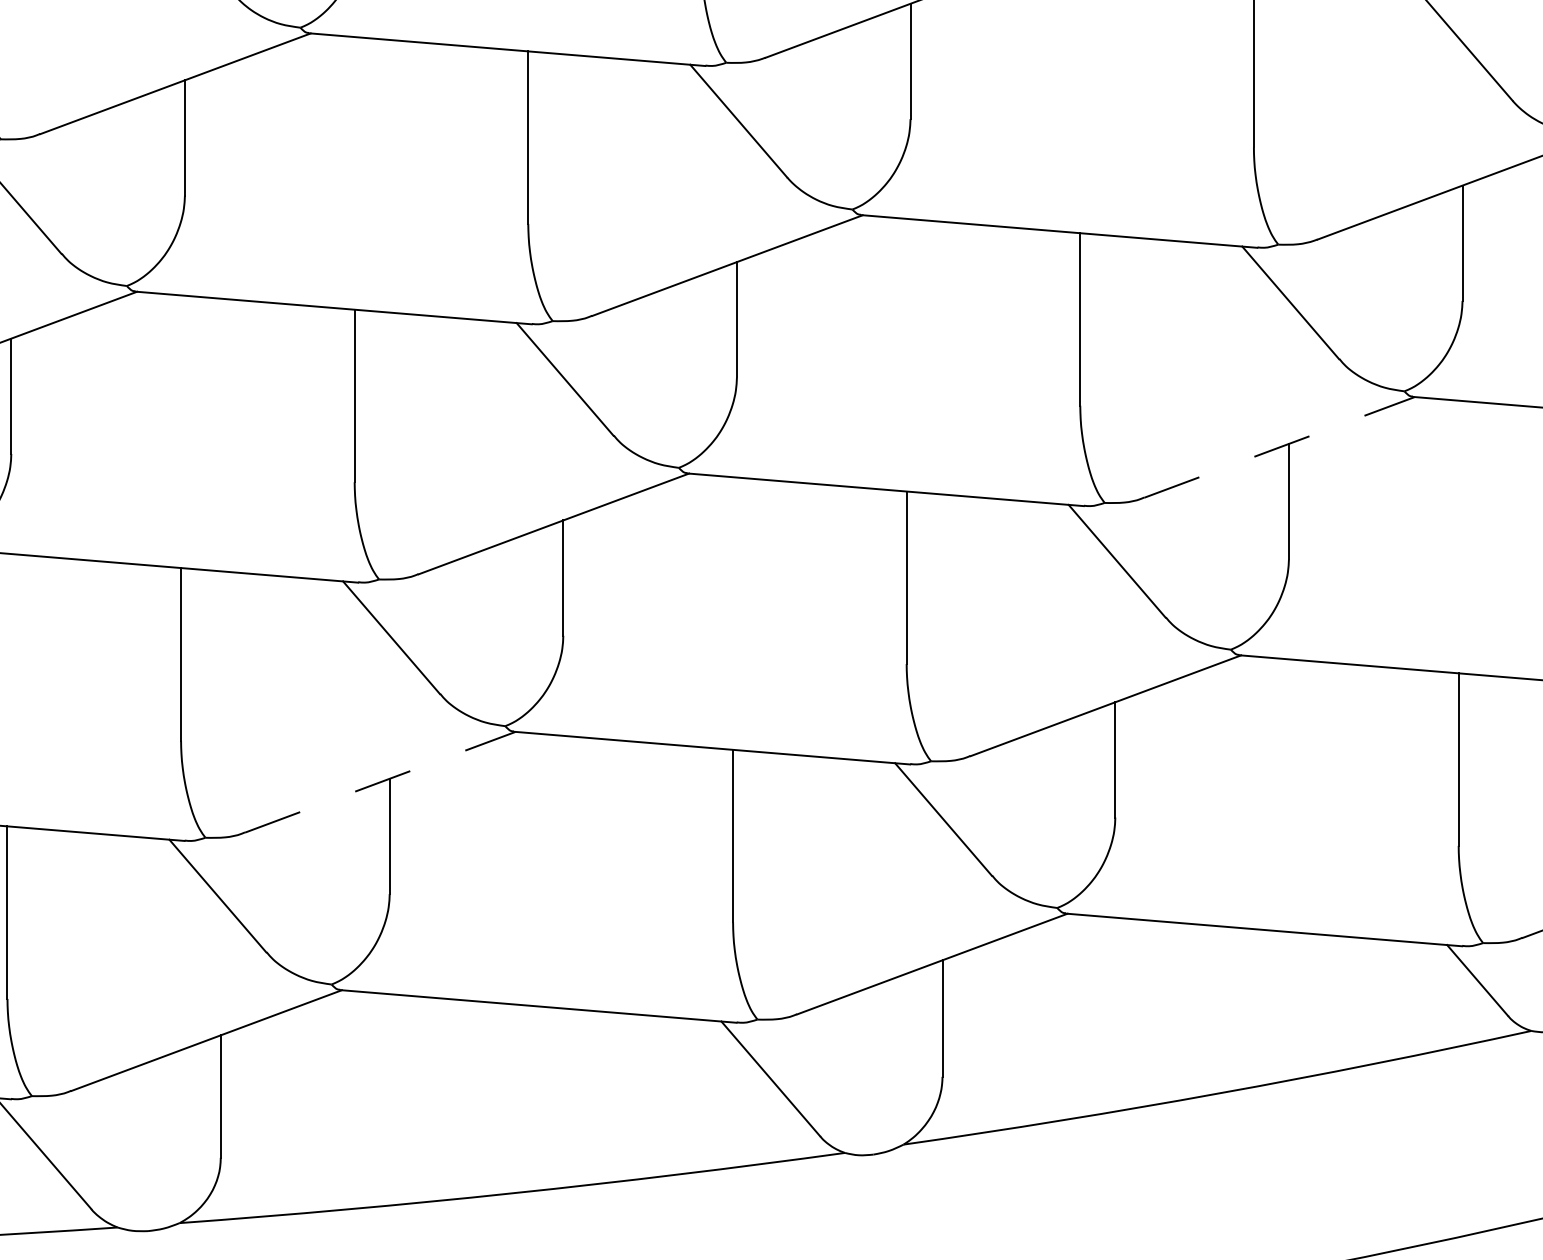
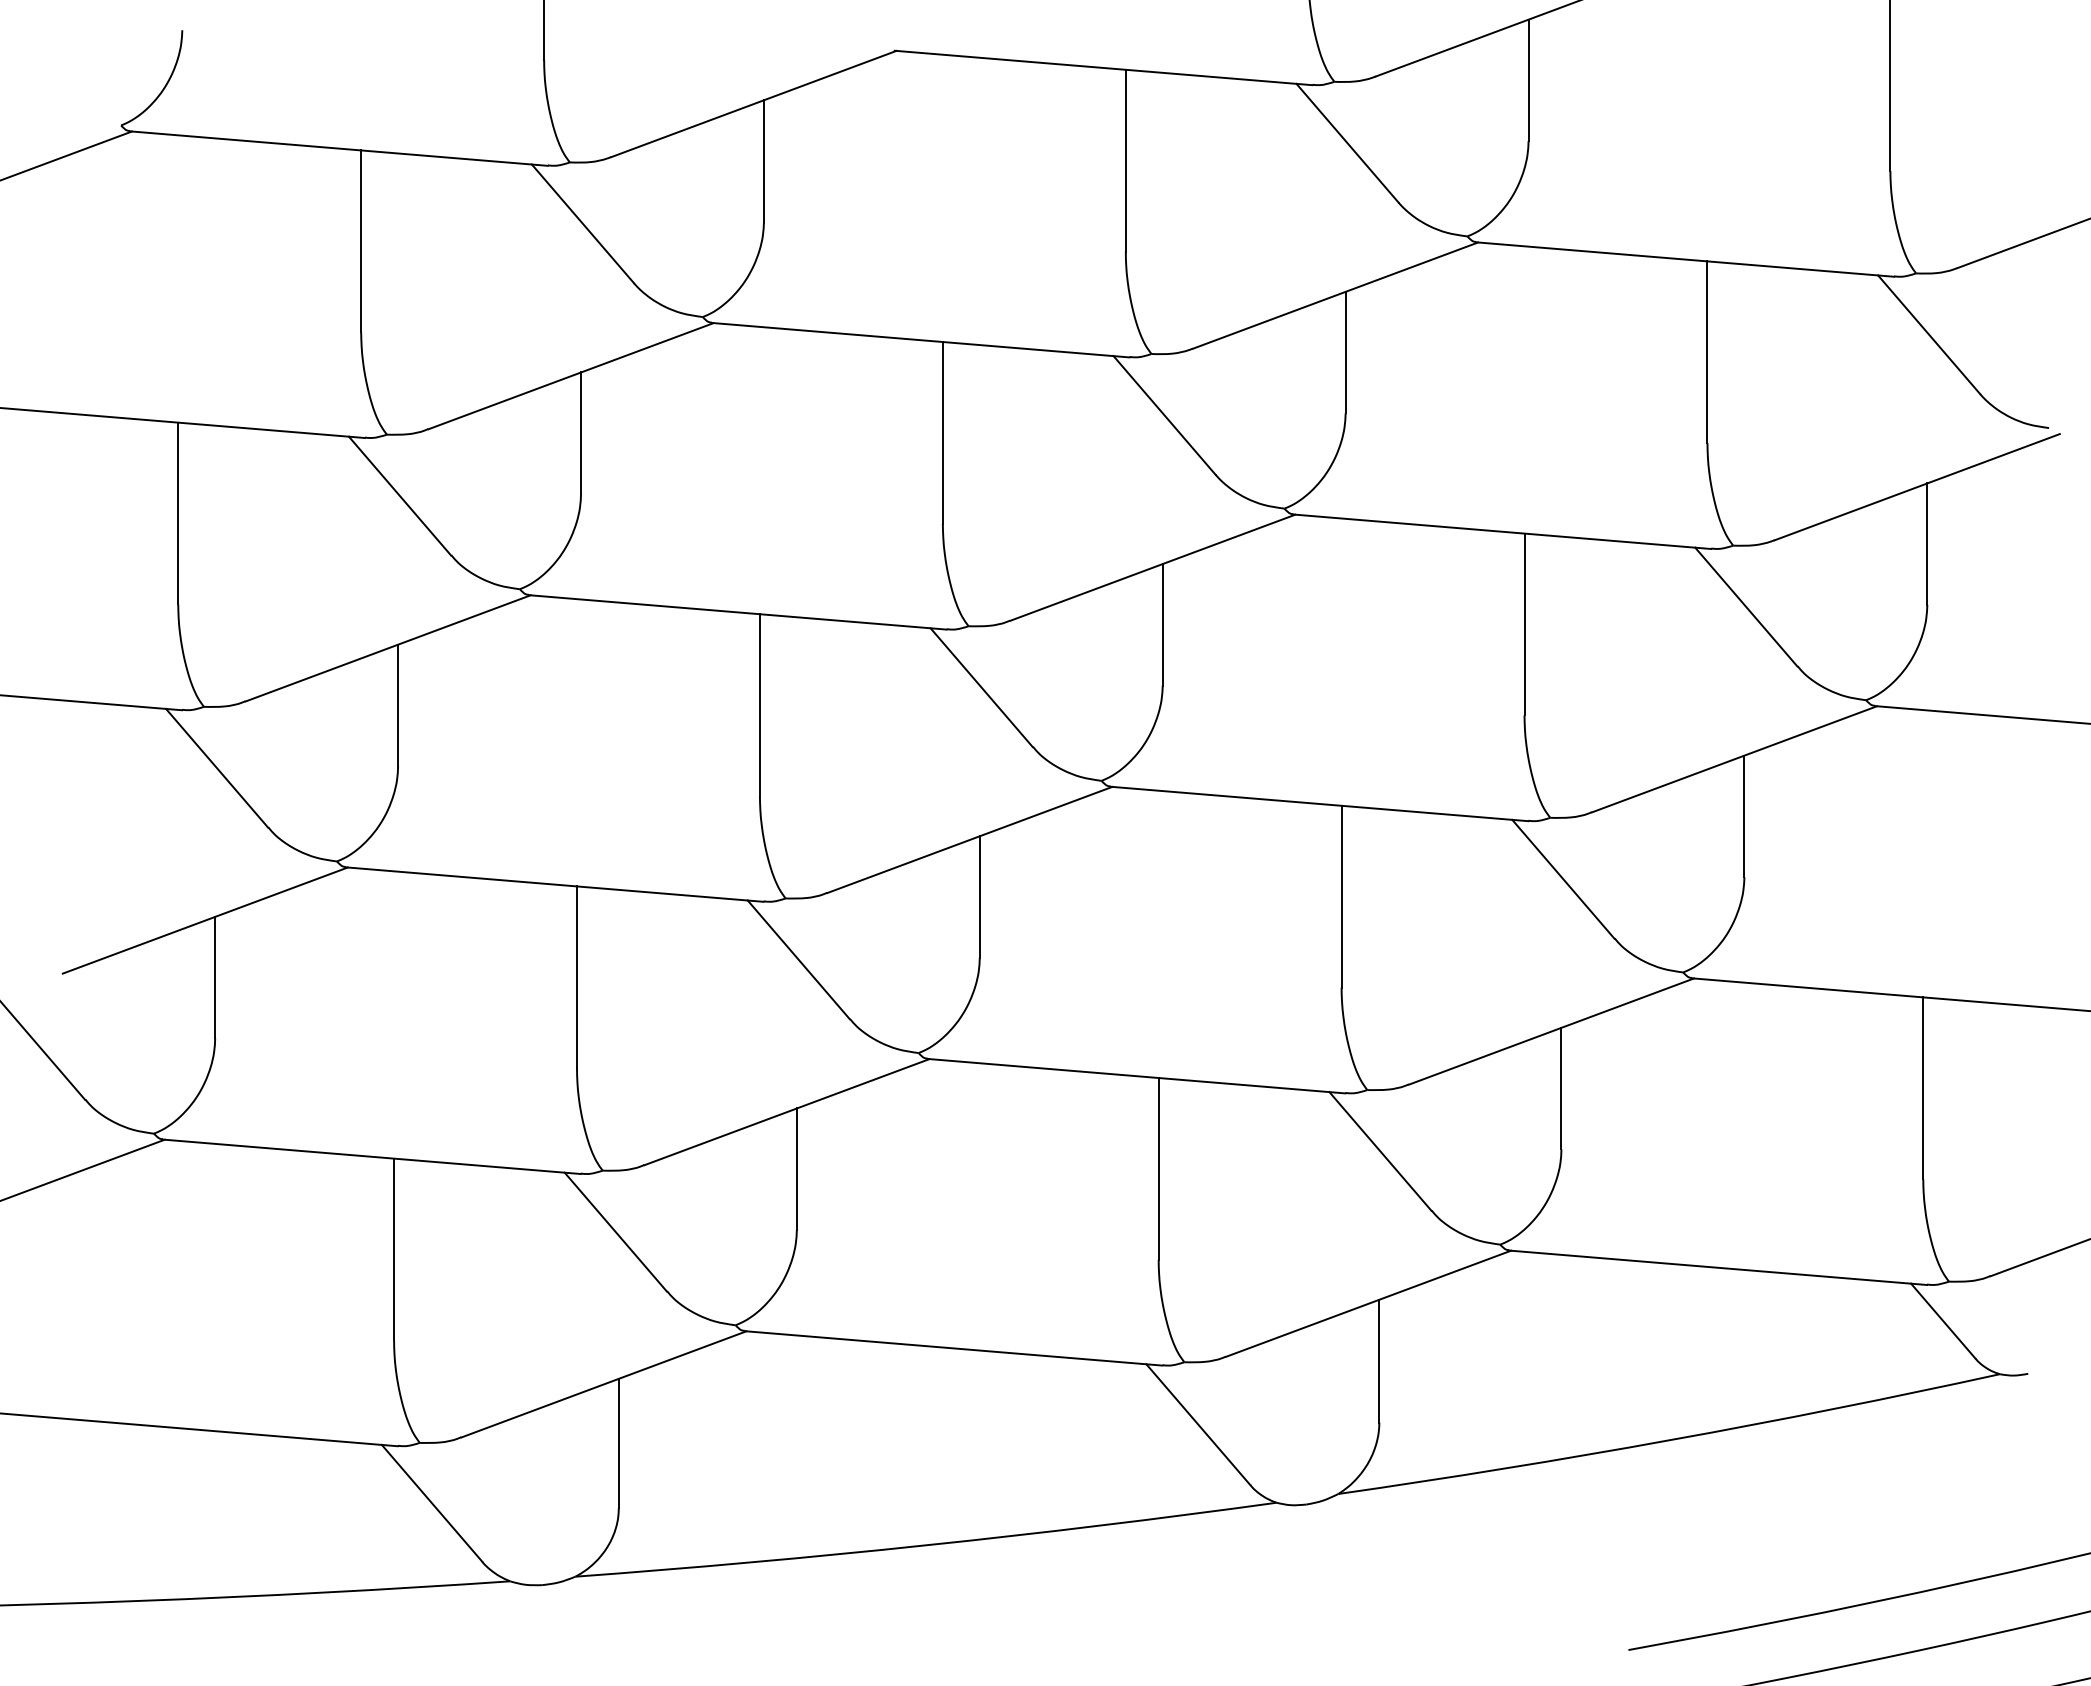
line: (1279, 447) -> (1734, 759), dashed -> solid
line: (380, 782) -> (787, 1112), dashed -> solid

